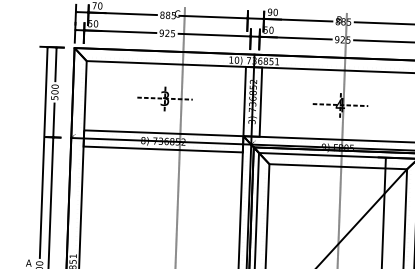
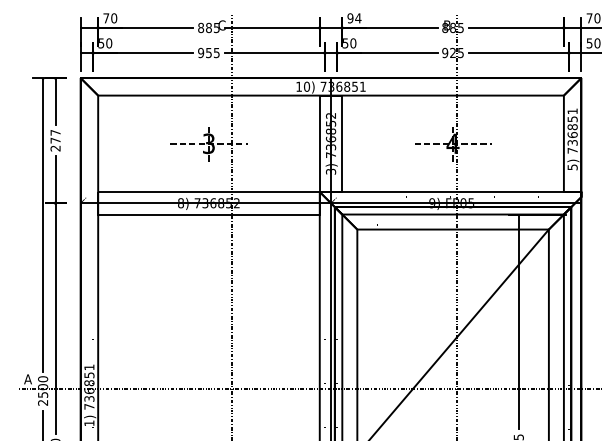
text: (275, 12) -> (358, 18), 90 -> 94
text: (167, 33) -> (208, 52), 925 -> 955
text: (54, 92) -> (55, 140), 500 -> 277

